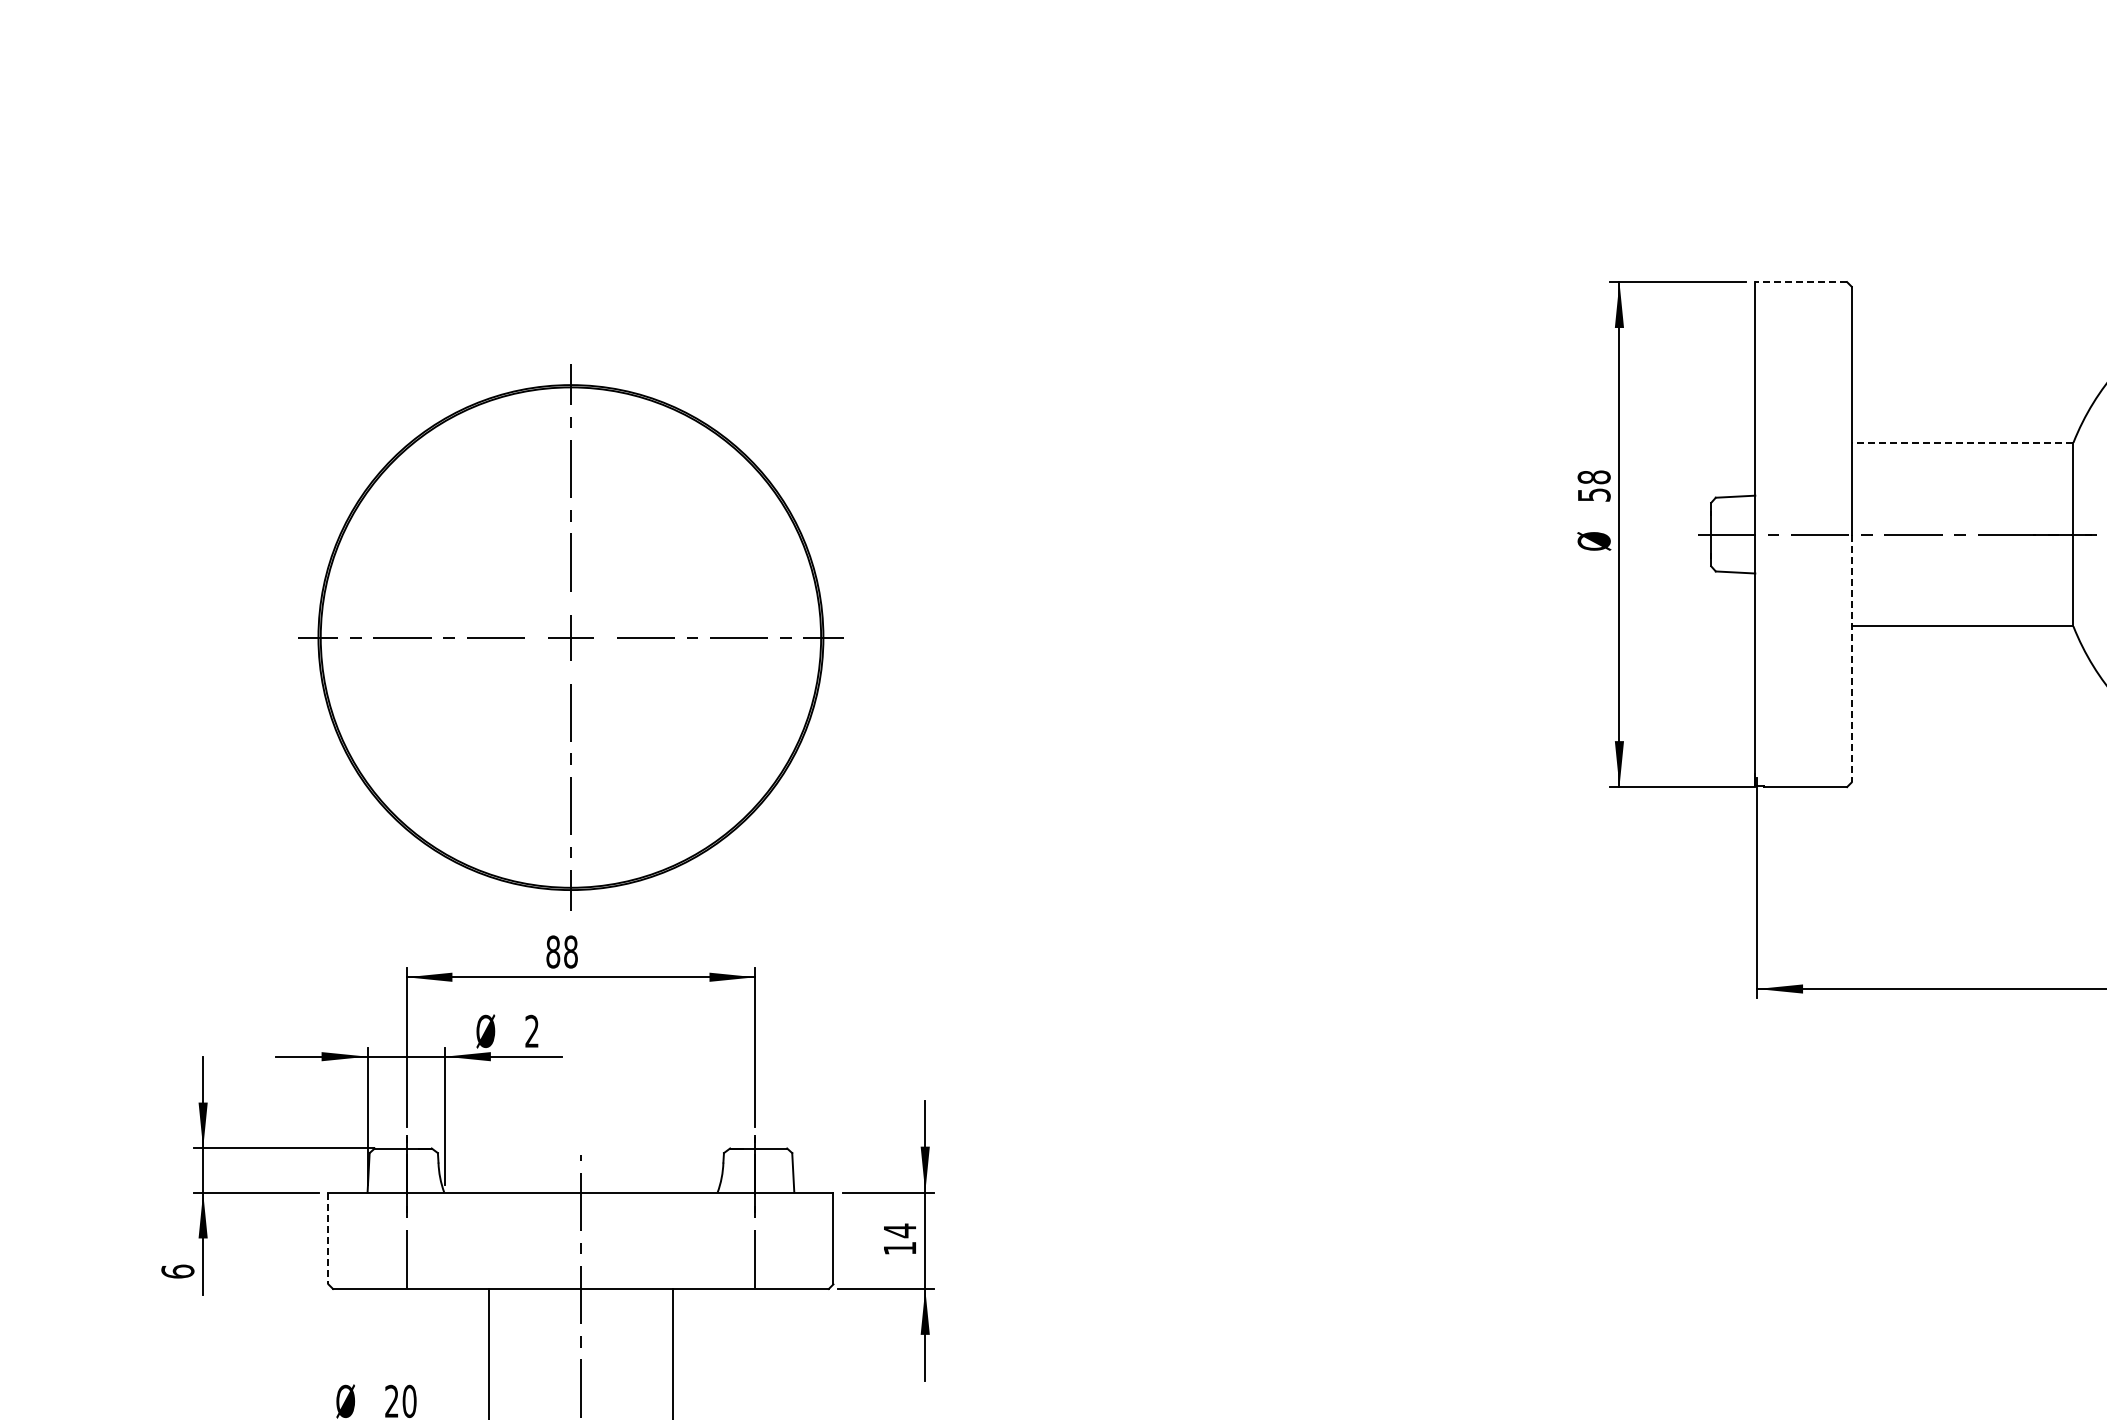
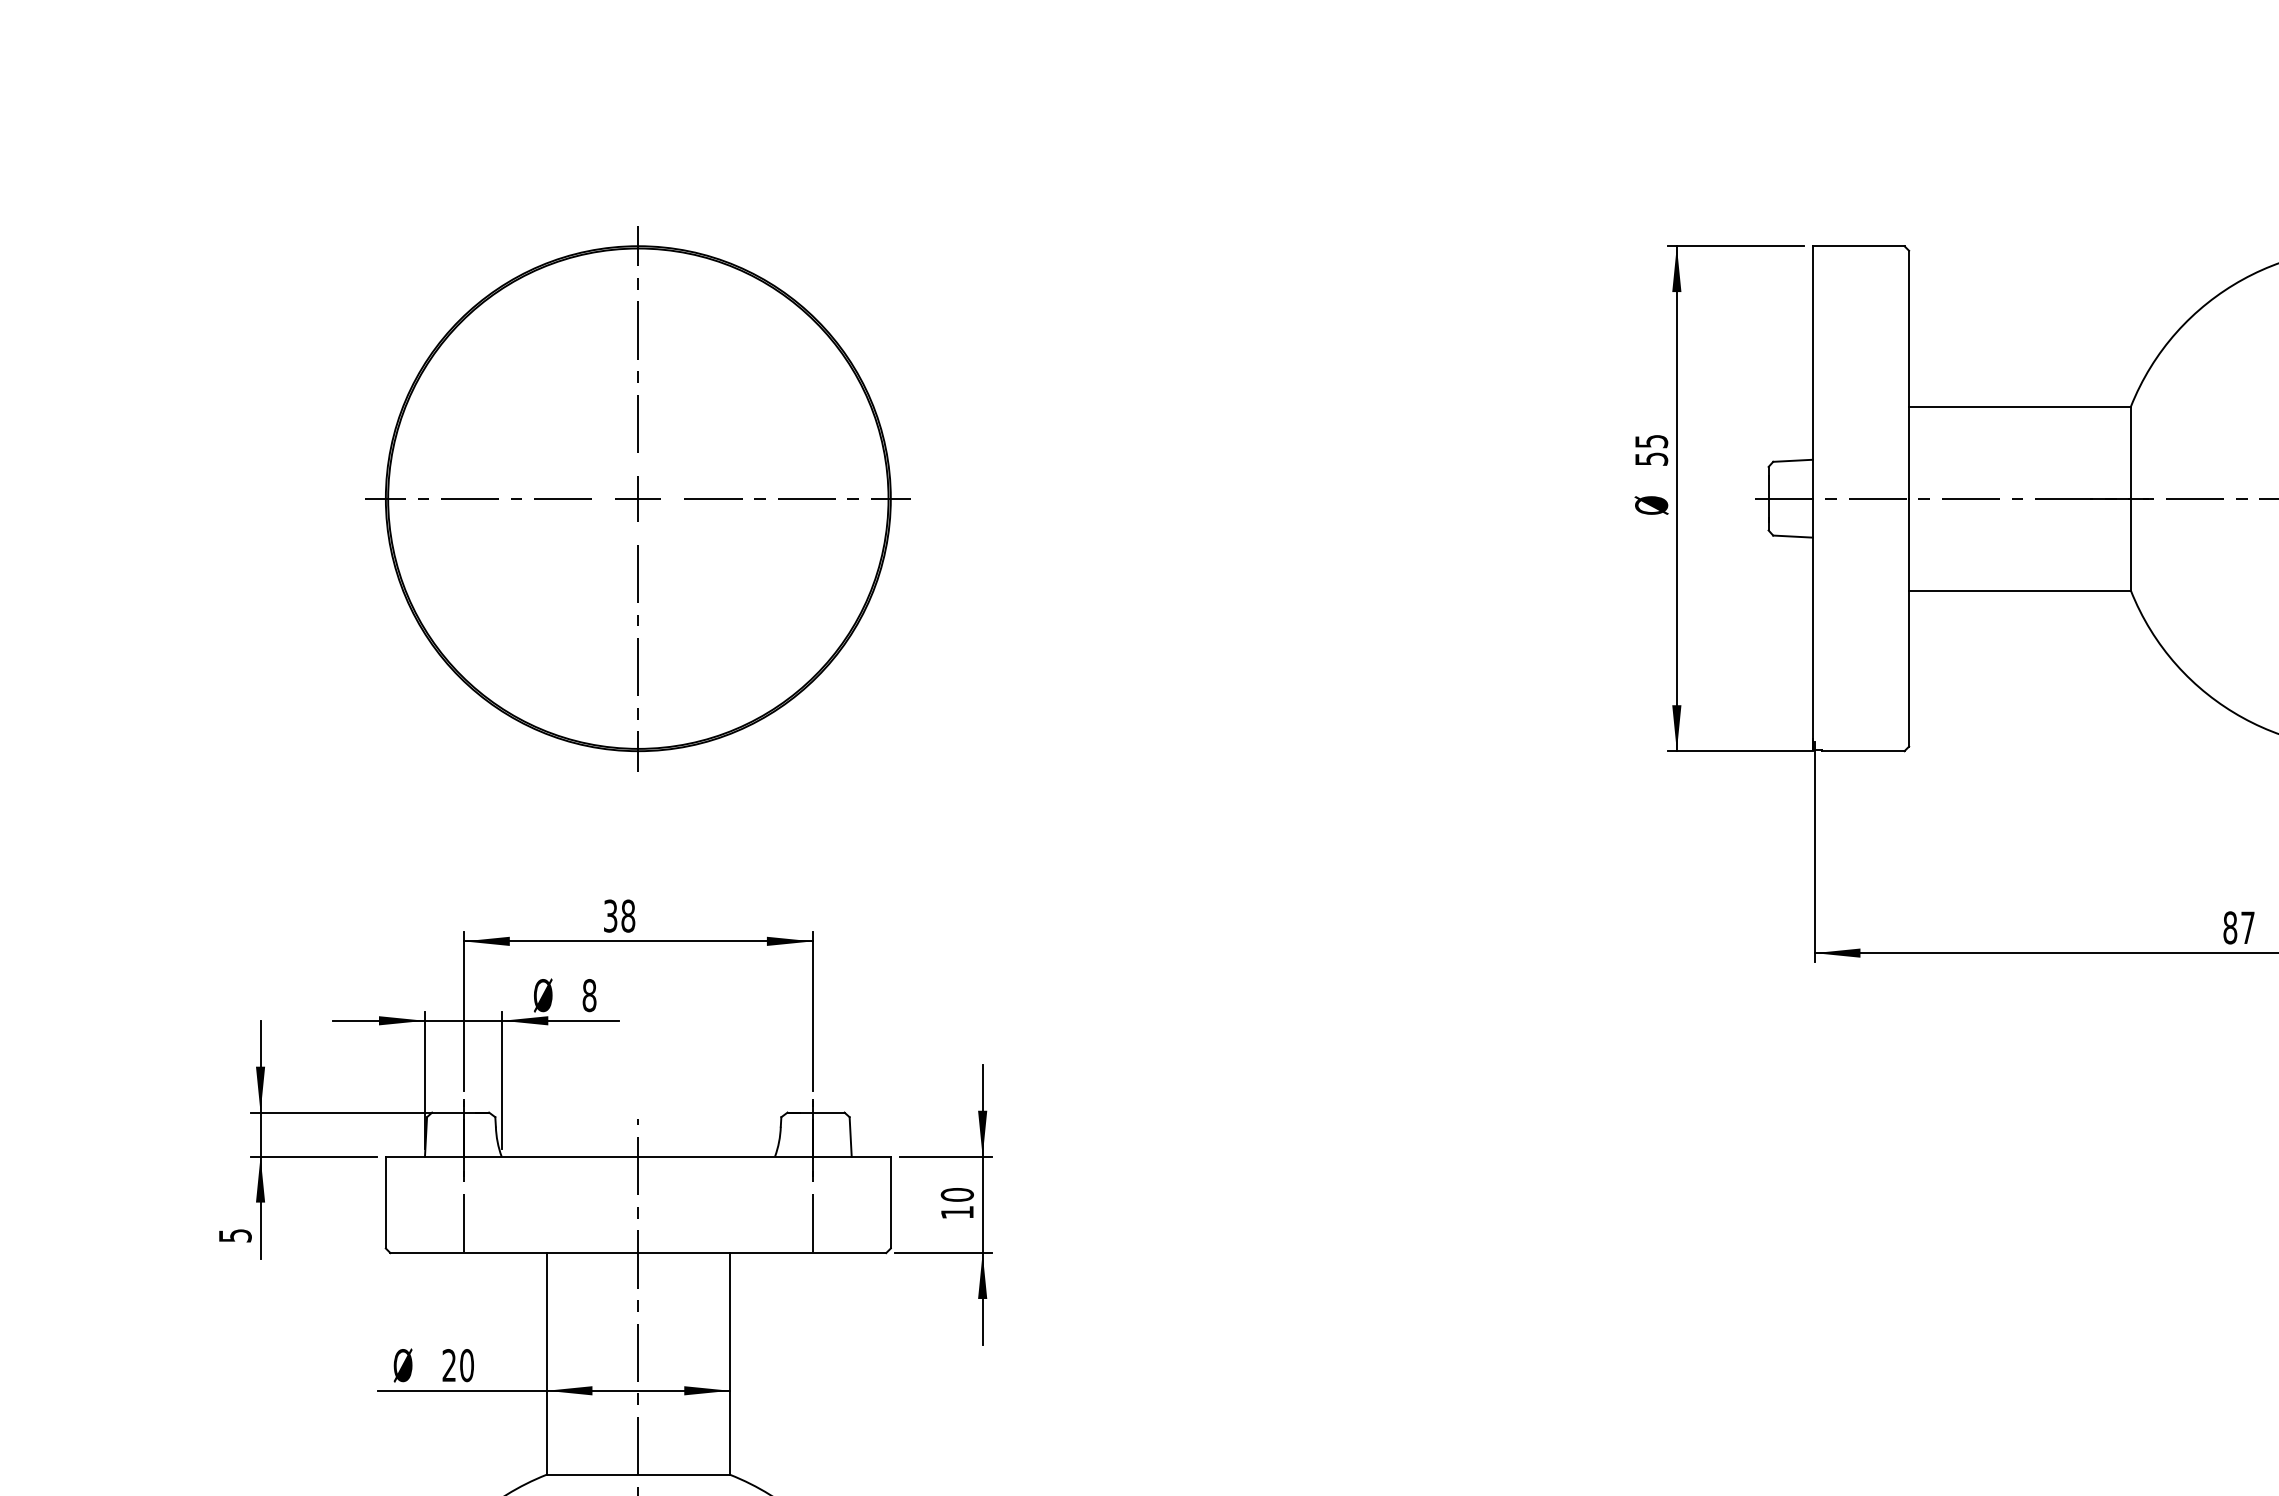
line: (1801, 282) -> (1858, 246), dashed -> solid
line: (1962, 442) -> (2019, 406), dashed -> solid
text: (1594, 477) -> (1651, 441), 58 -> 55
part: (570, 637) -> (637, 498), moved
line: (1852, 658) -> (1909, 622), dashed -> solid
text: (553, 951) -> (610, 915), 88 -> 38
text: (532, 1031) -> (589, 995), 2 -> 8
text: (899, 1230) -> (956, 1194), 14 -> 10
line: (328, 1238) -> (385, 1202), dashed -> solid
text: (177, 1271) -> (234, 1235), 6 -> 5

